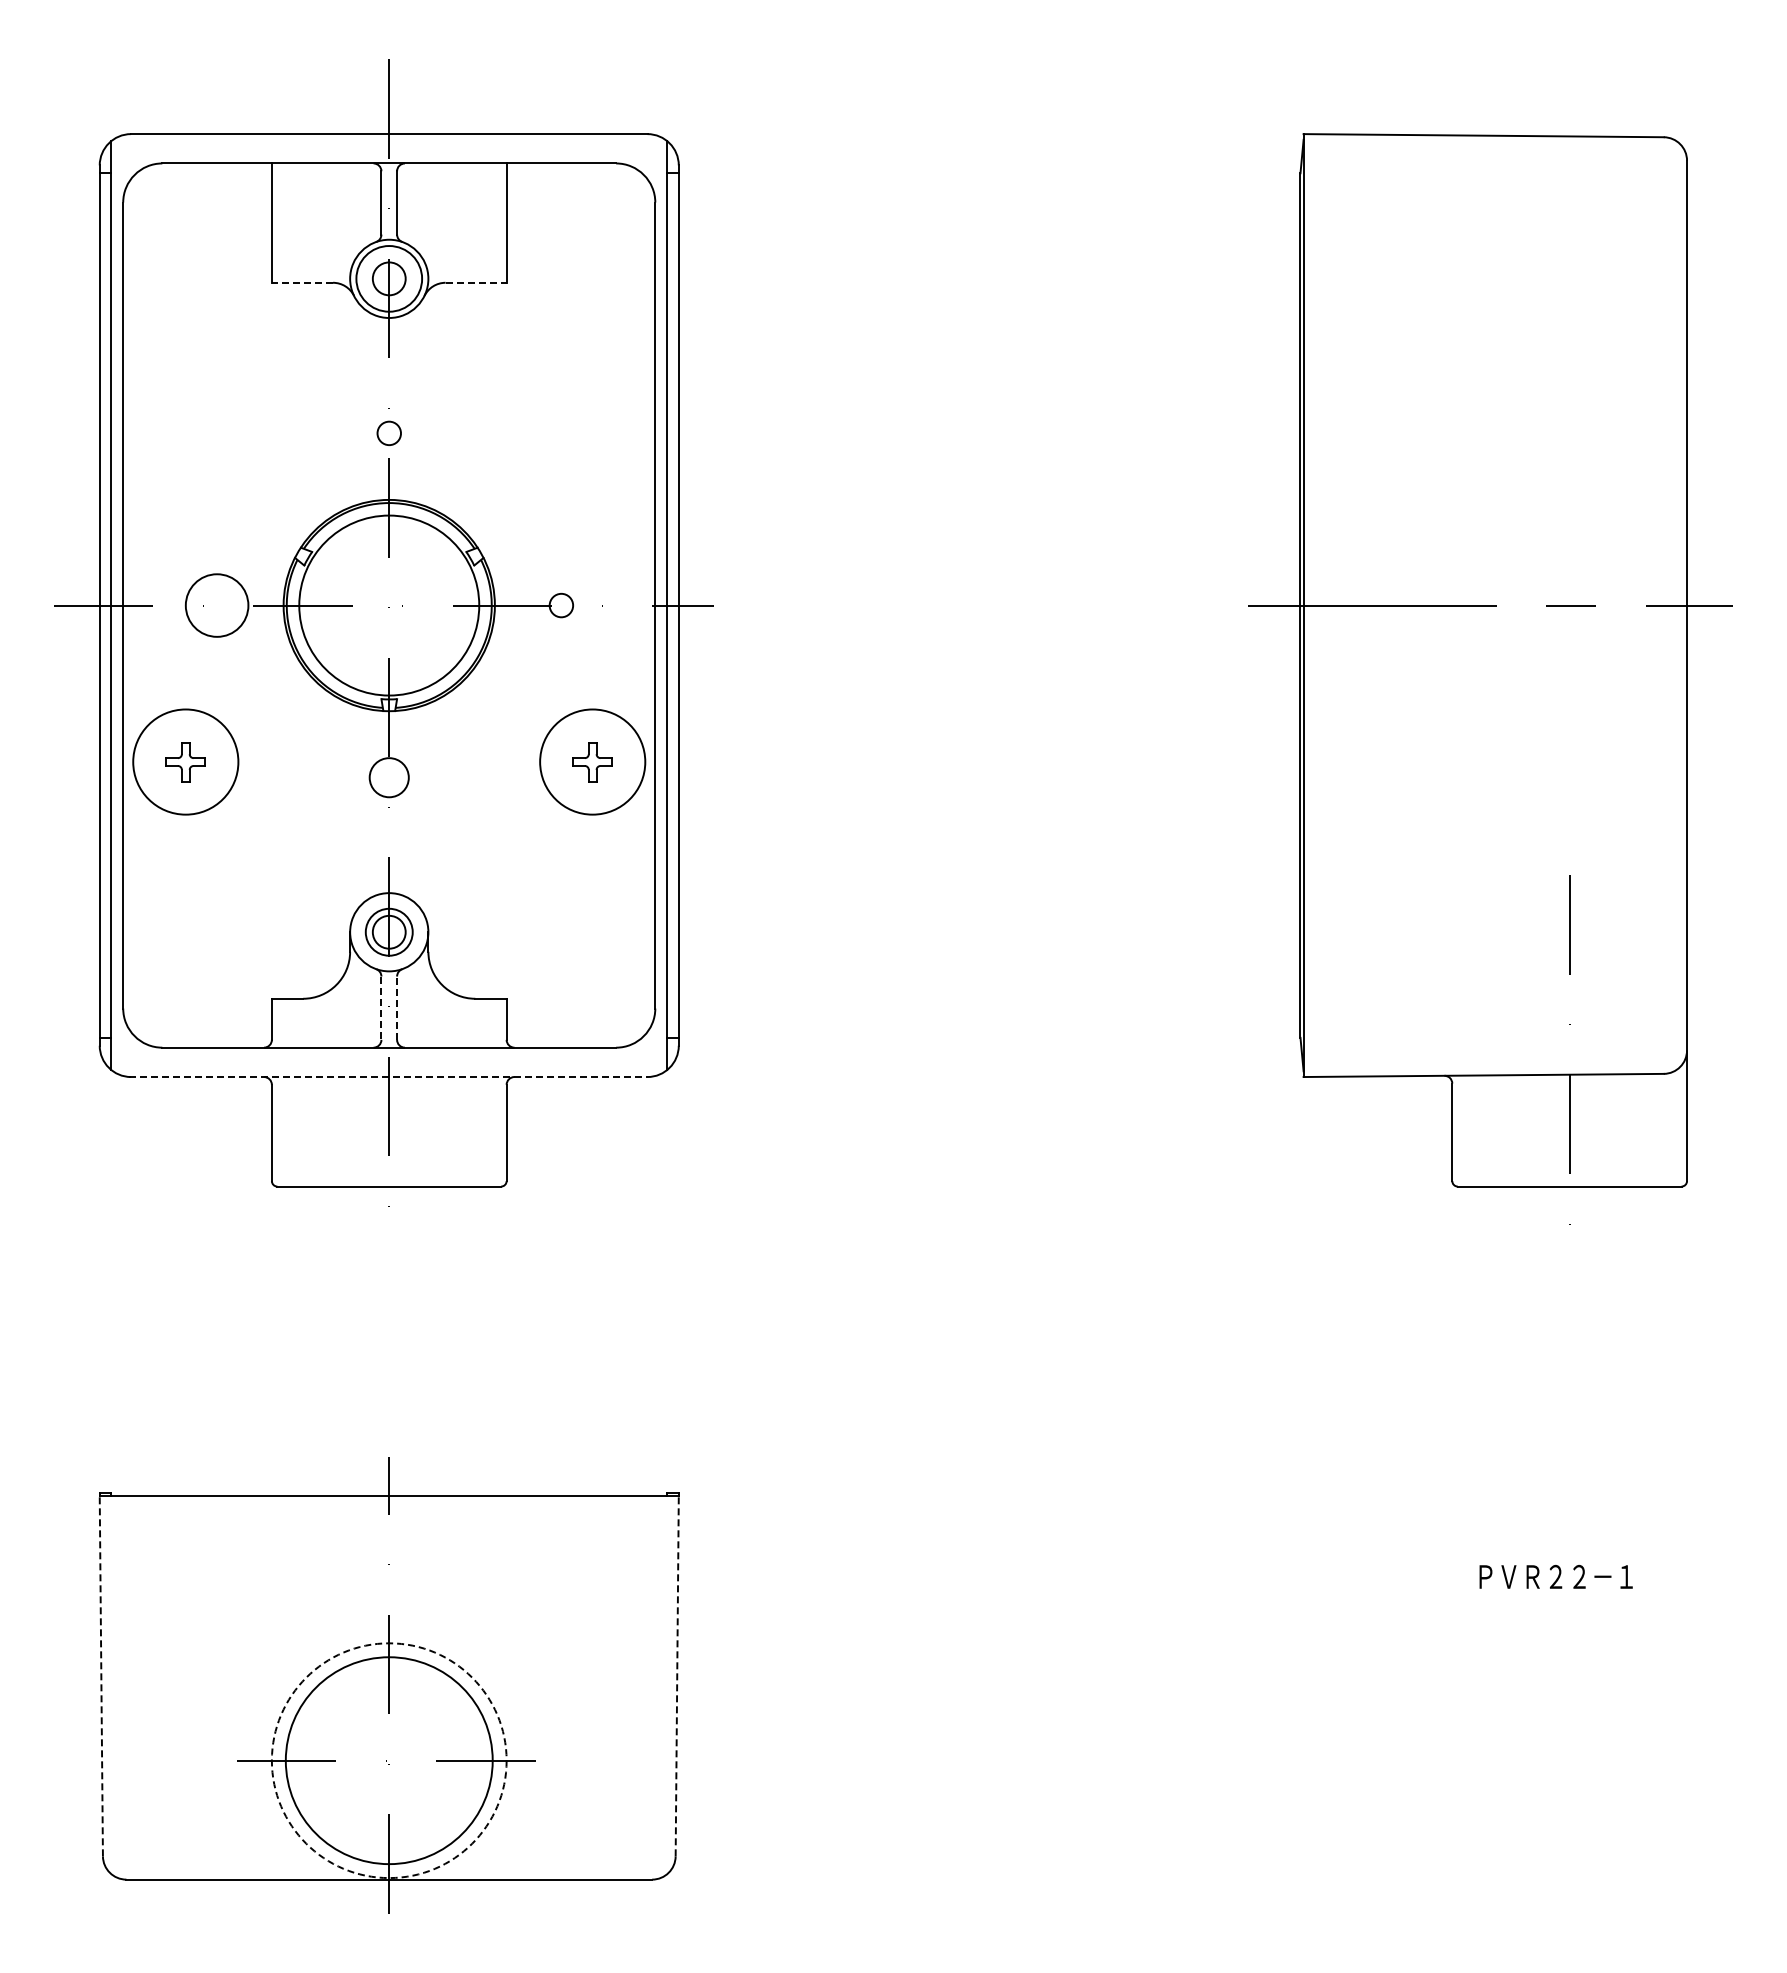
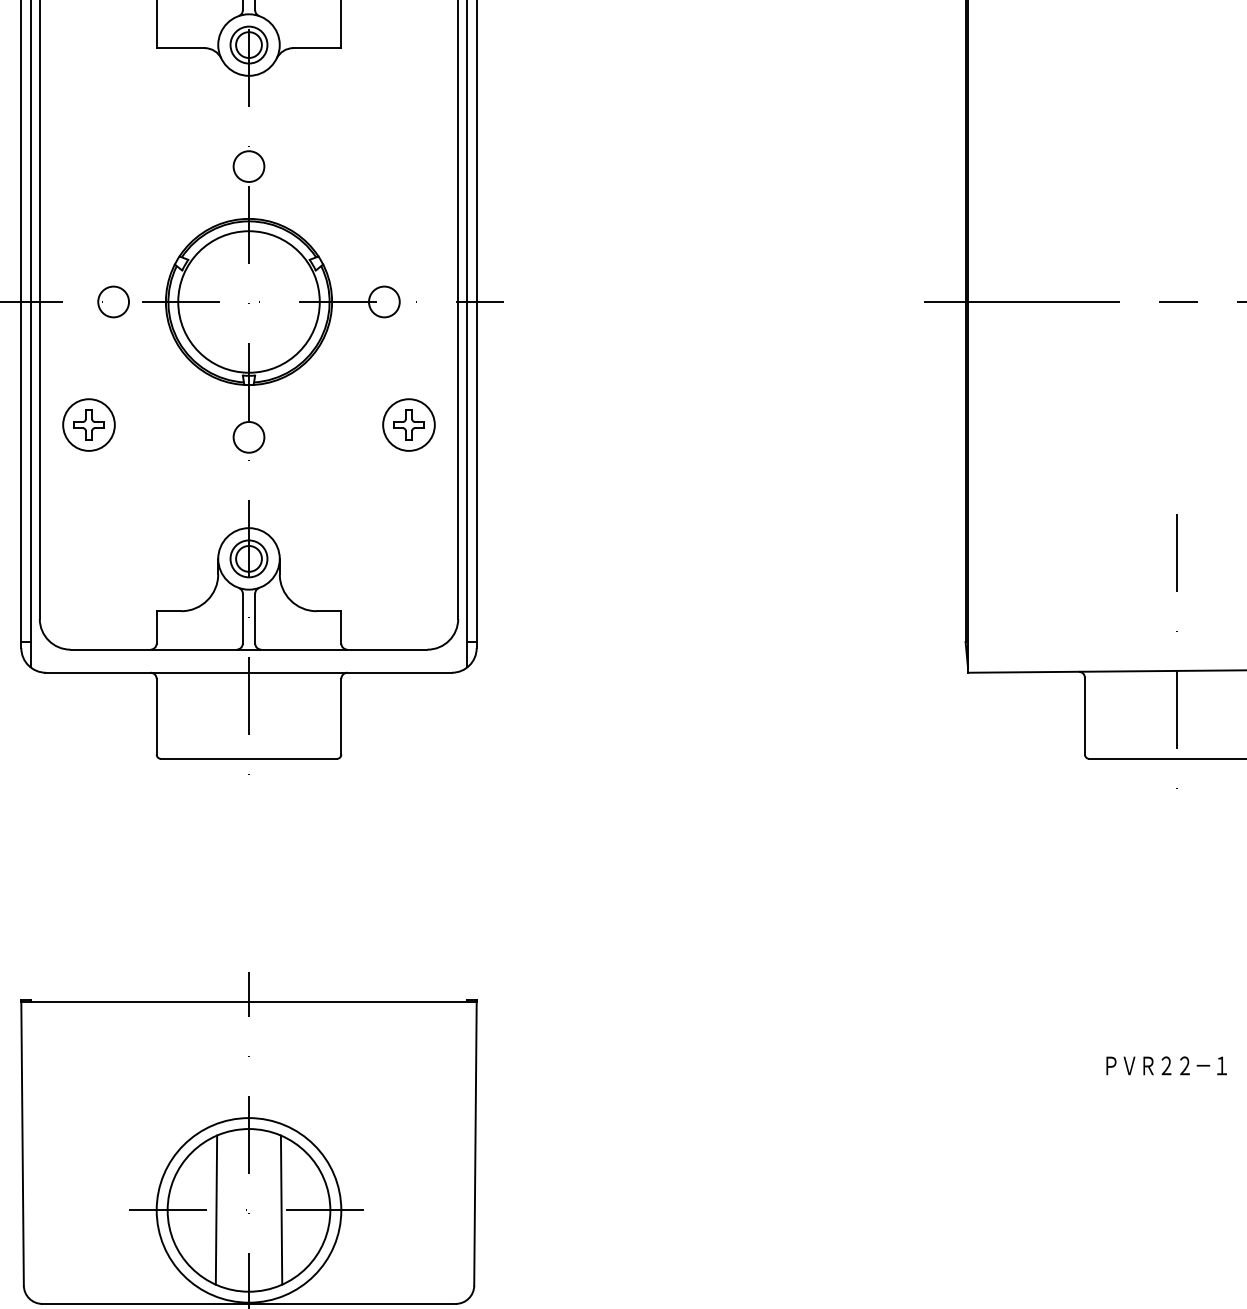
circle: (388, 278) -> (248, 44), size x0.71
line: (302, 282) -> (180, 47), dashed -> solid
line: (476, 282) -> (317, 47), dashed -> solid
circle: (388, 432) -> (248, 165), size x1.67
circle: (216, 605) -> (113, 301), size x0.62
circle: (560, 605) -> (383, 301), size x1.67
circle: (185, 761) -> (88, 424), size x0.62
circle: (592, 761) -> (408, 424), size x0.62
line: (381, 1008) -> (242, 618), dashed -> solid
line: (397, 1008) -> (255, 618), dashed -> solid
line: (388, 1077) -> (248, 673), dashed -> solid
line: (101, 1675) -> (22, 1143), dashed -> solid
line: (677, 1675) -> (475, 1143), dashed -> solid
line: (347, 1760) -> (216, 1210), added
circle: (388, 1760) -> (248, 1210), dashed -> solid
line: (430, 1760) -> (281, 1210), added

